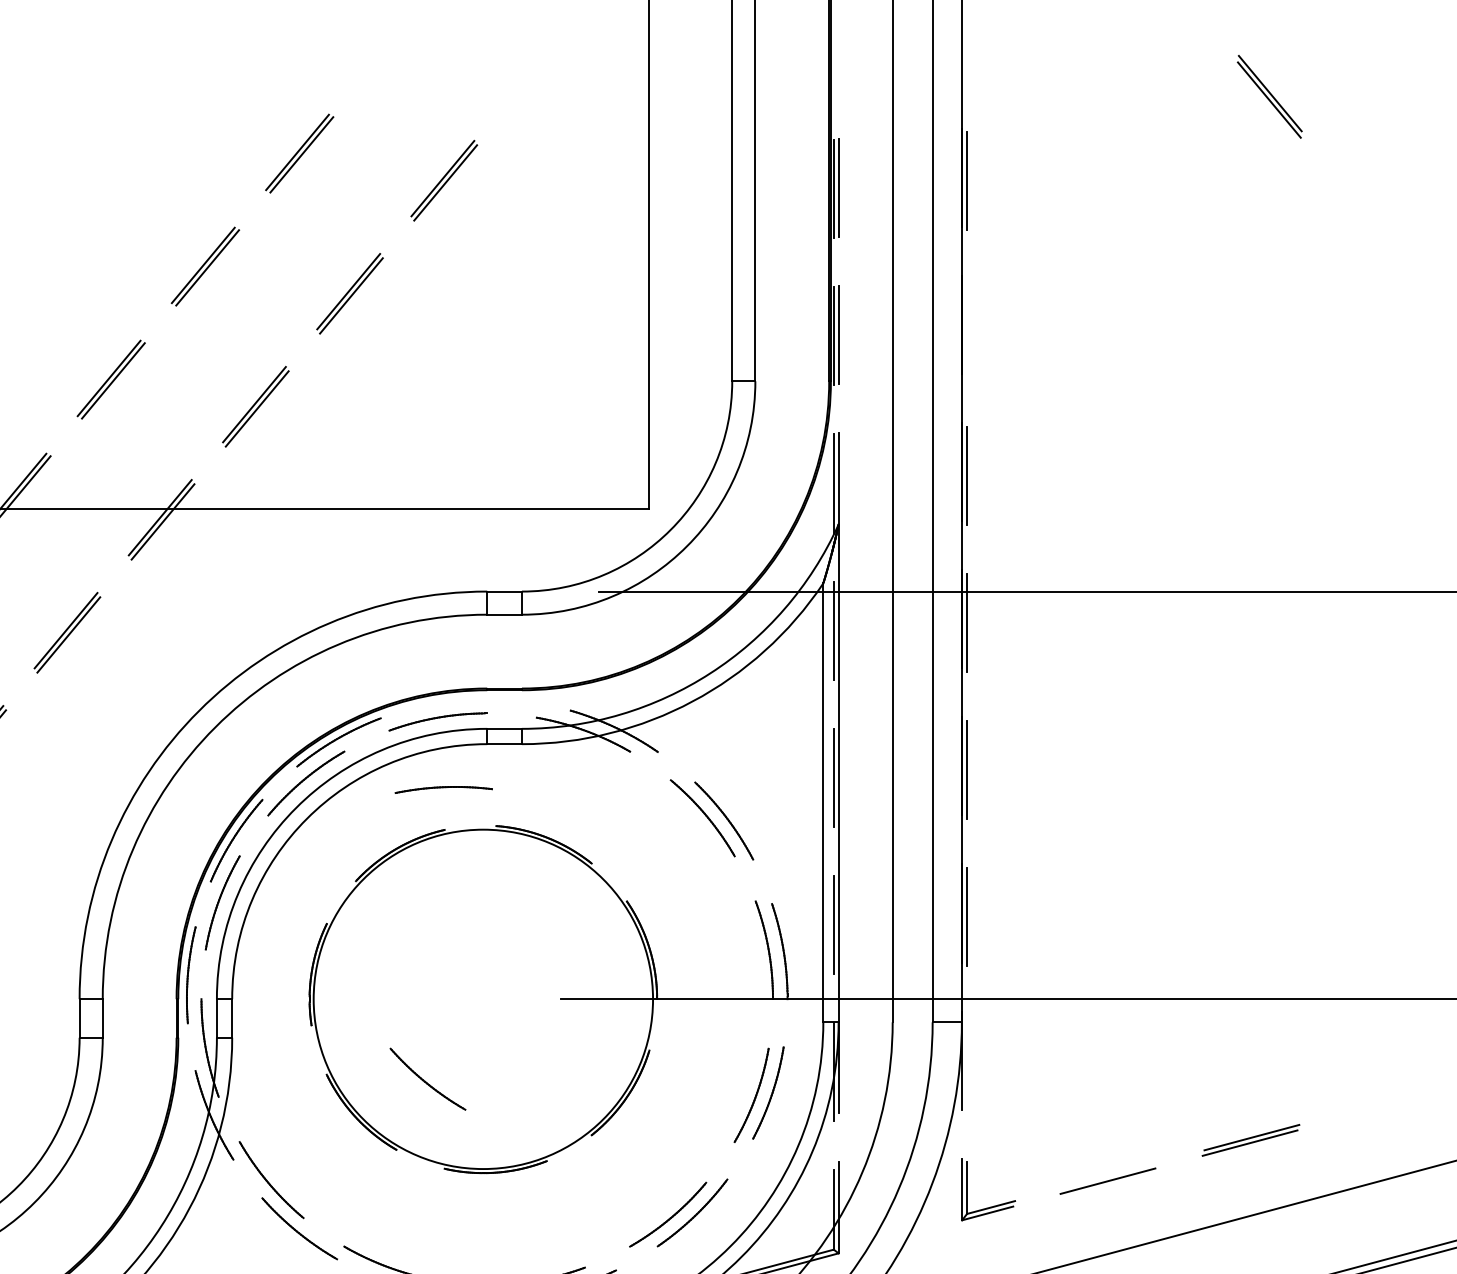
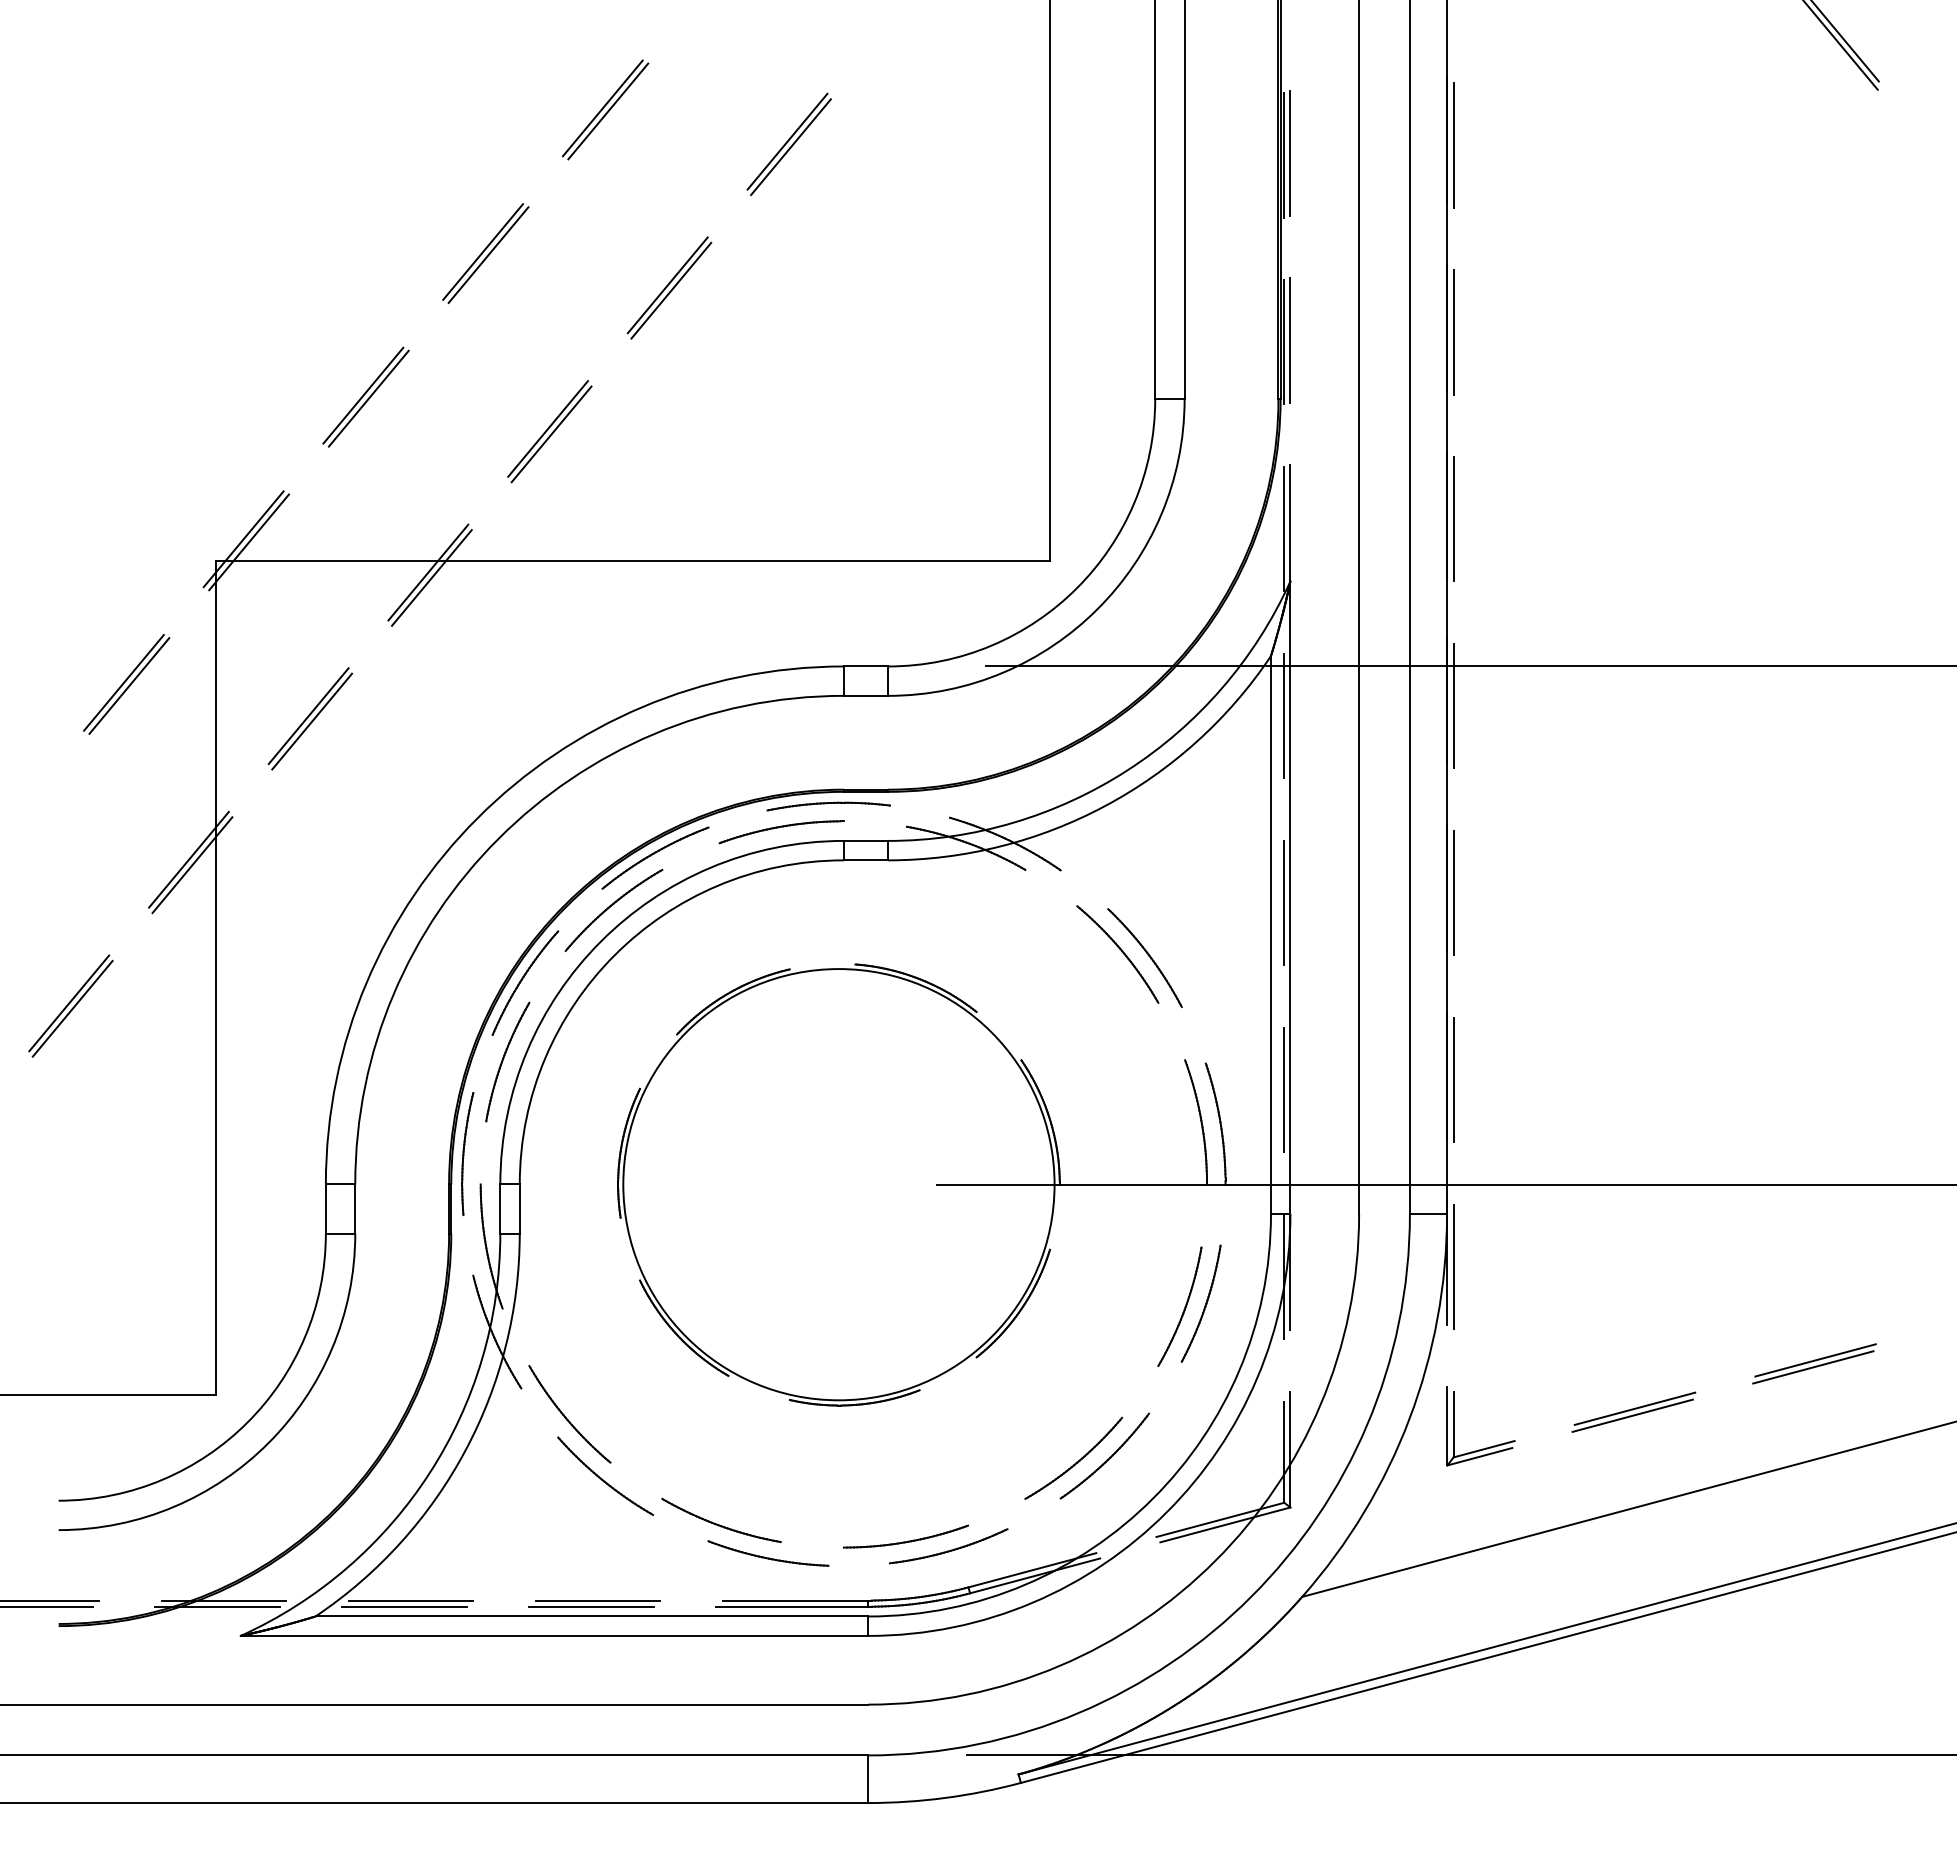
line: (966, 327) -> (1453, 331), added
part: (443, 789) -> (828, 806), moved
line: (966, 1063) -> (1453, 1266), added
part: (427, 1078) -> (768, 1285), removed
line: (1109, 1175) -> (1634, 1408), added

